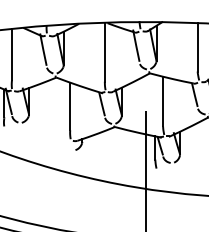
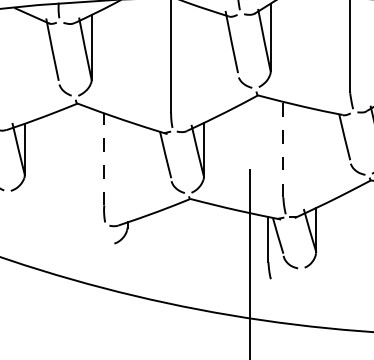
line: (162, 101) -> (282, 149), solid -> dashed
line: (70, 106) -> (104, 159), solid -> dashed

